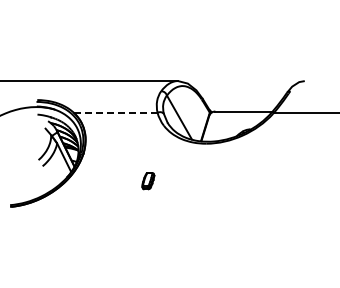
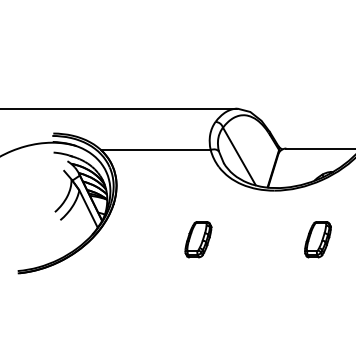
line: (115, 112) -> (155, 149), dashed -> solid
part: (148, 180) -> (198, 238), size x1.67
part: (239, 180) -> (317, 238), added

